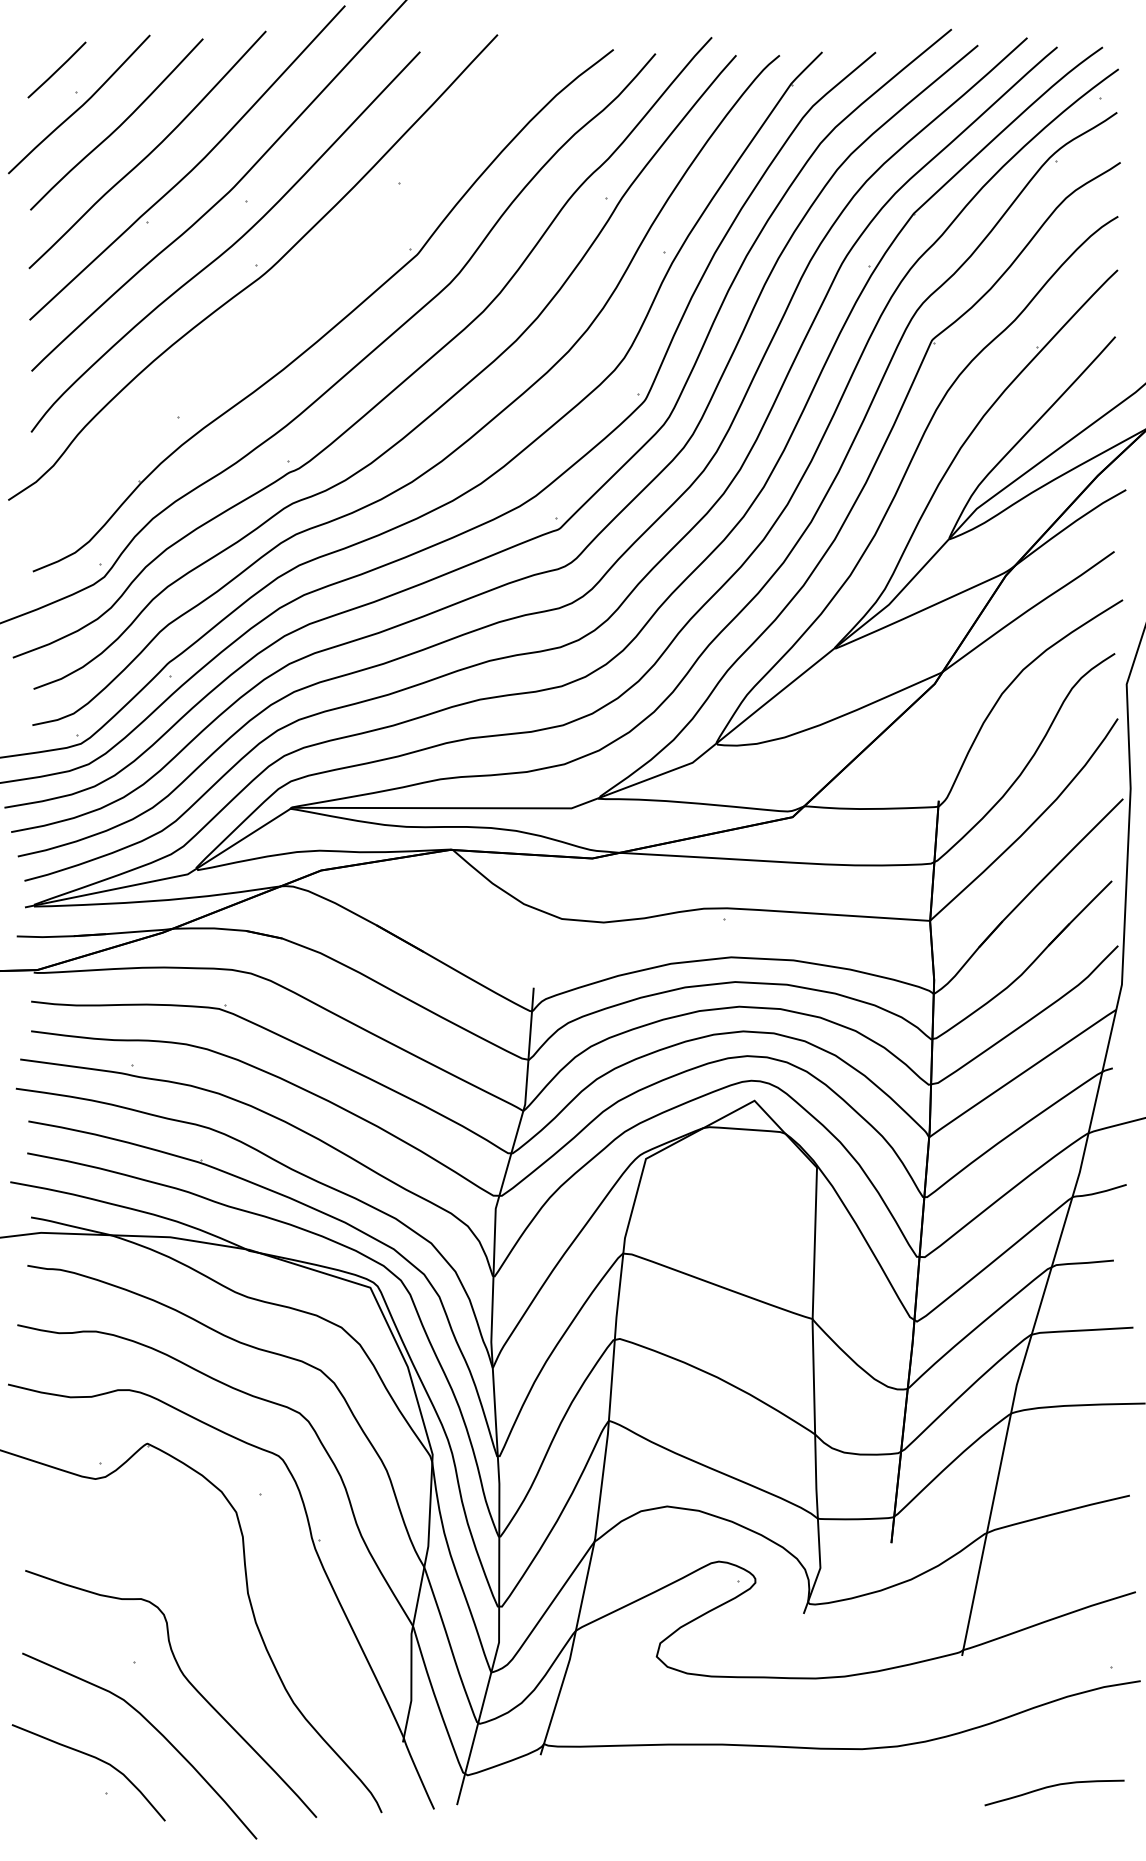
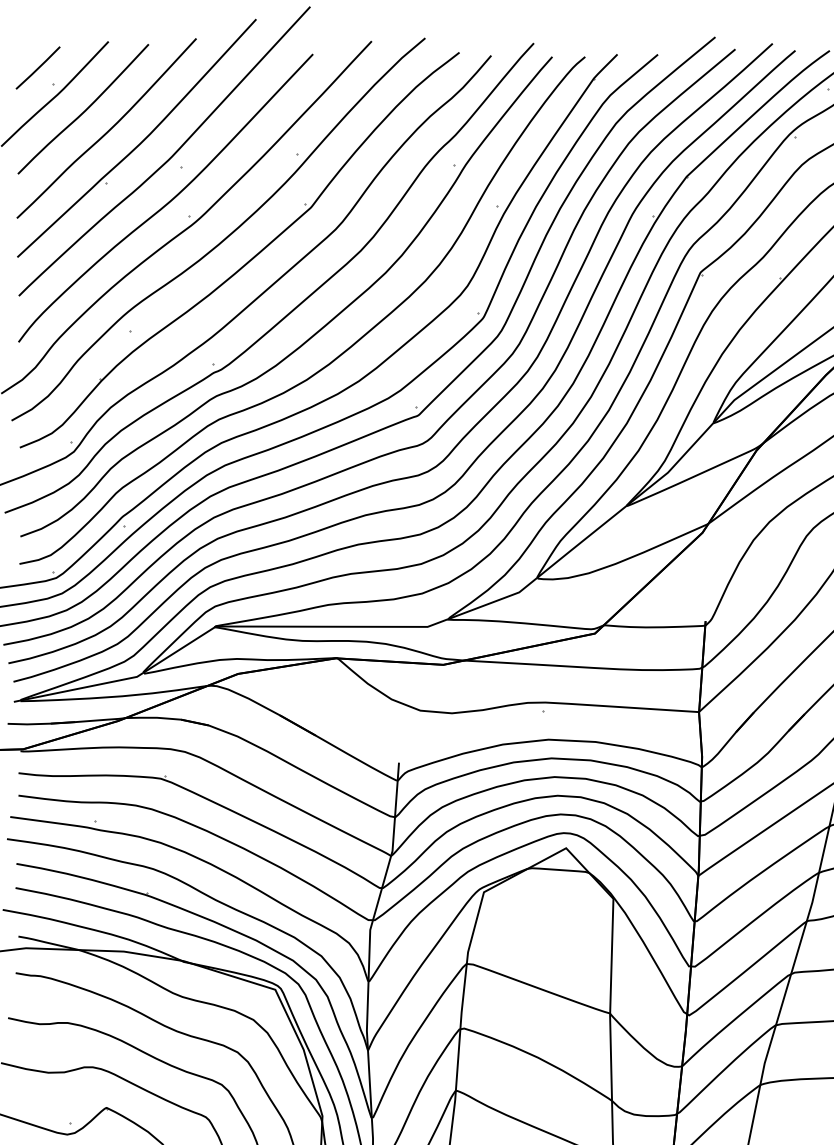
curve: (305, 293) -> (226, 237), added

